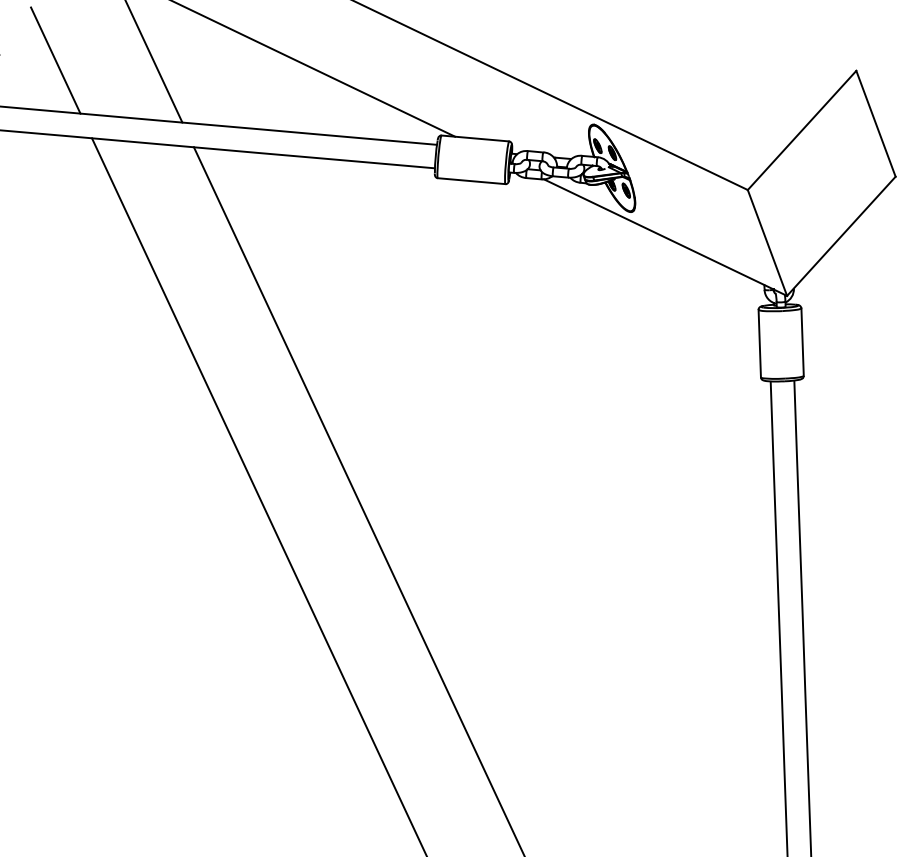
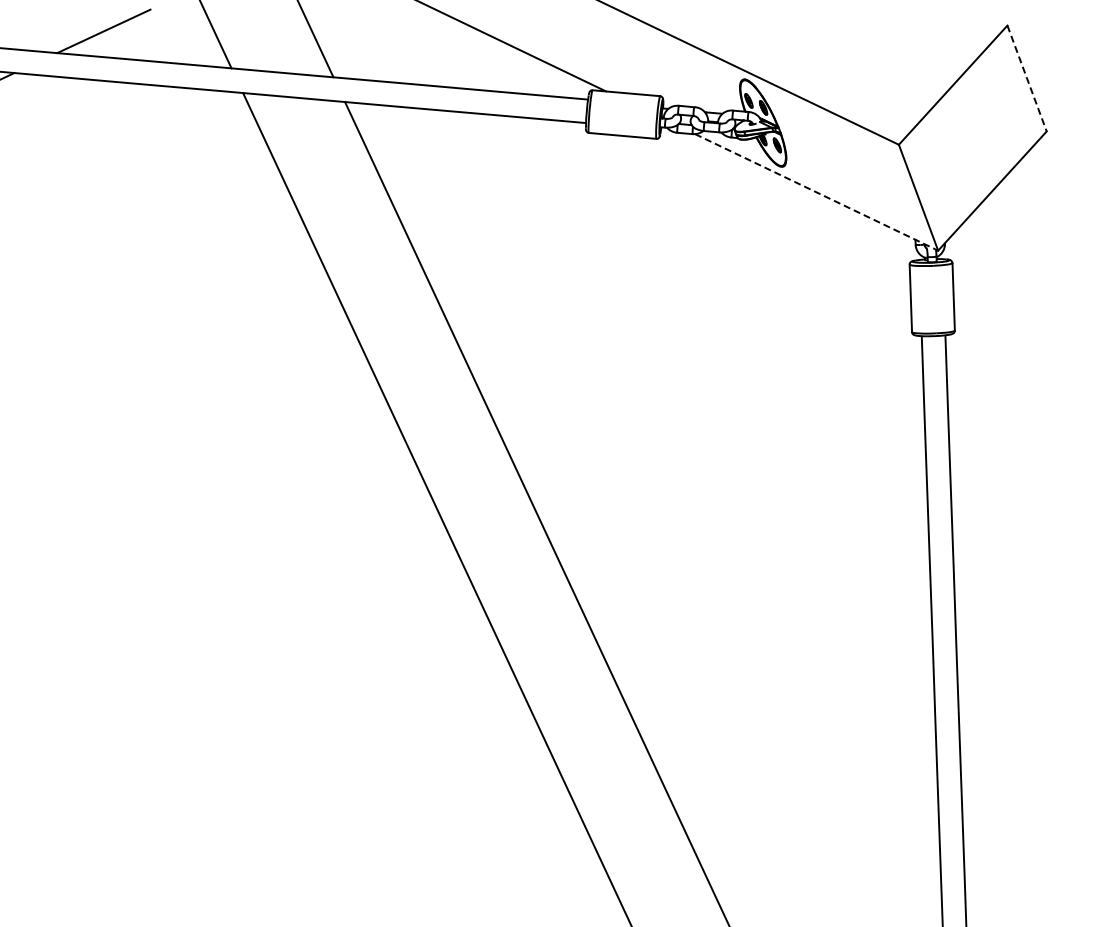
line: (876, 124) -> (1027, 79), solid -> dashed
line: (665, 237) -> (816, 192), solid -> dashed

